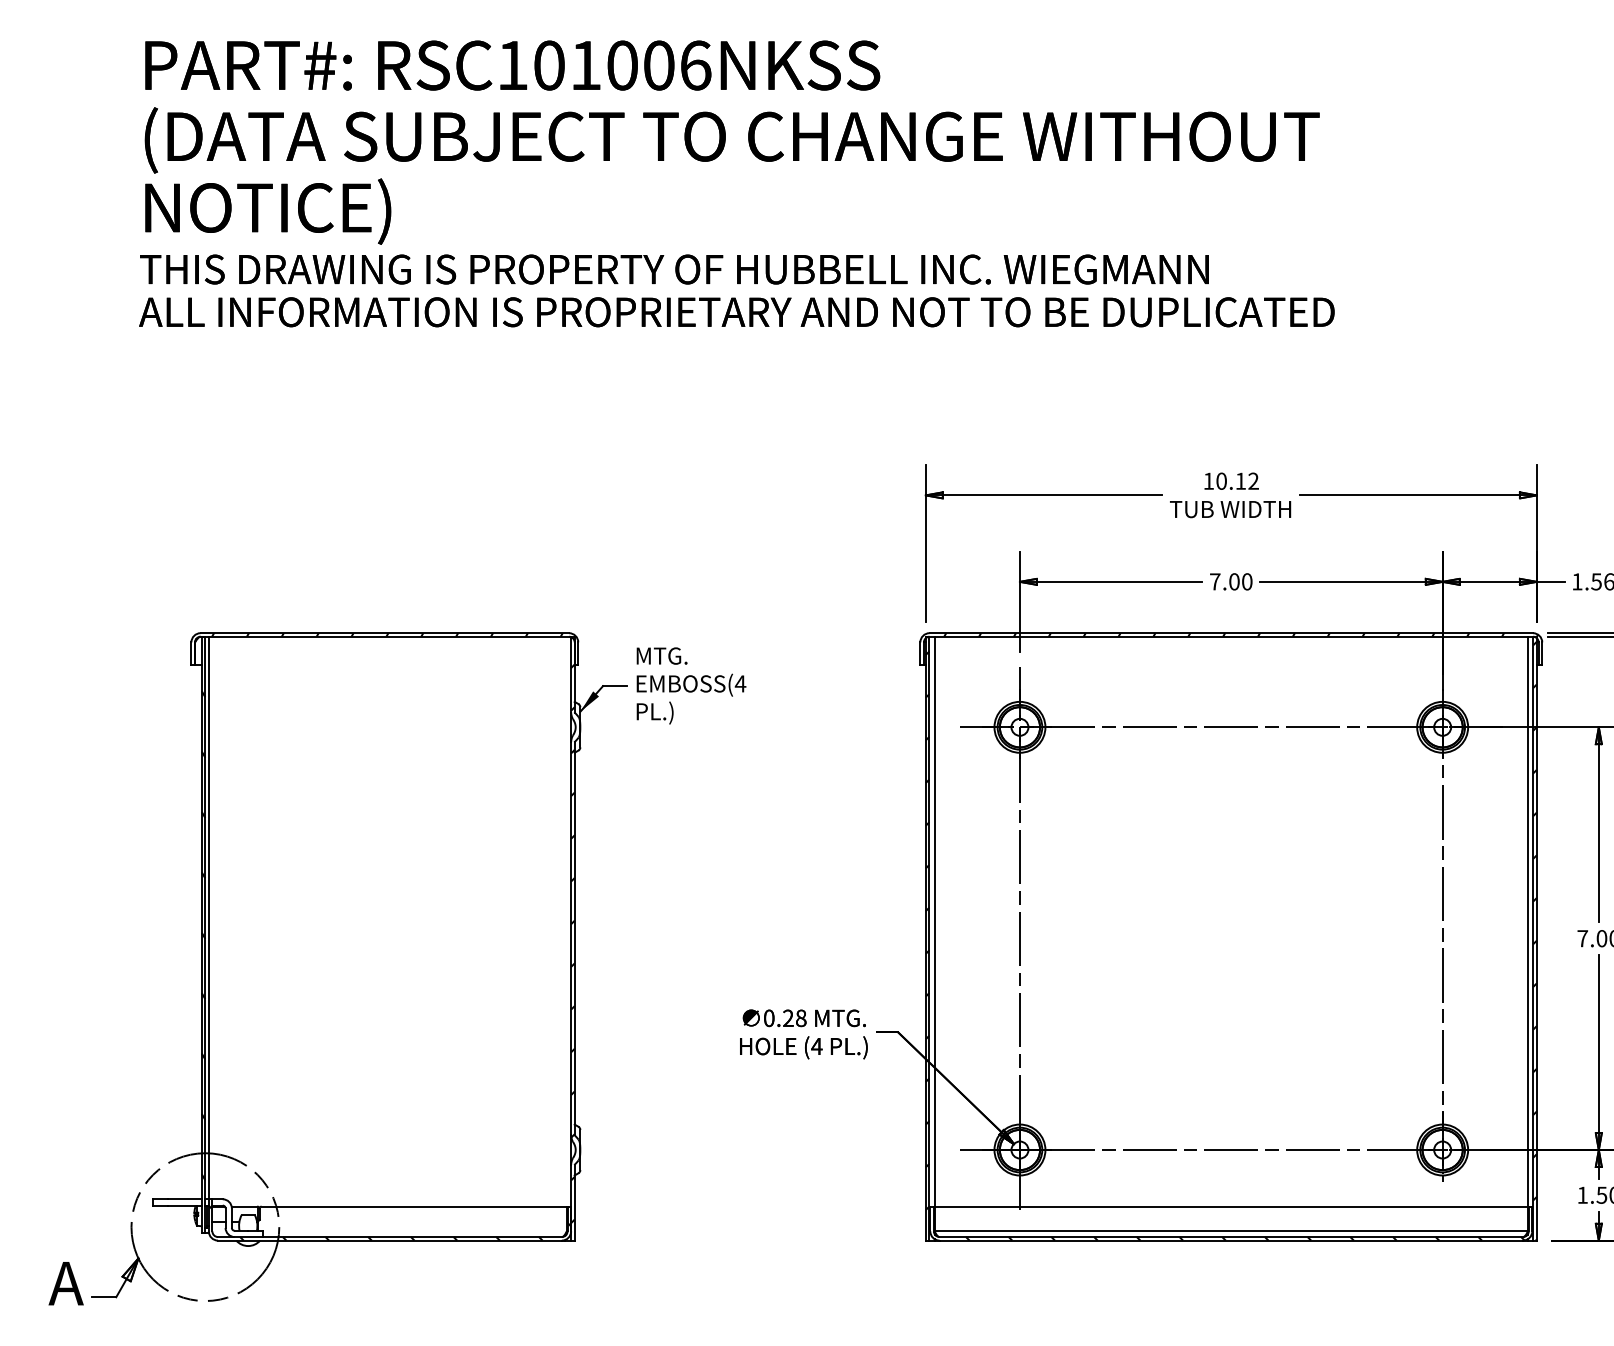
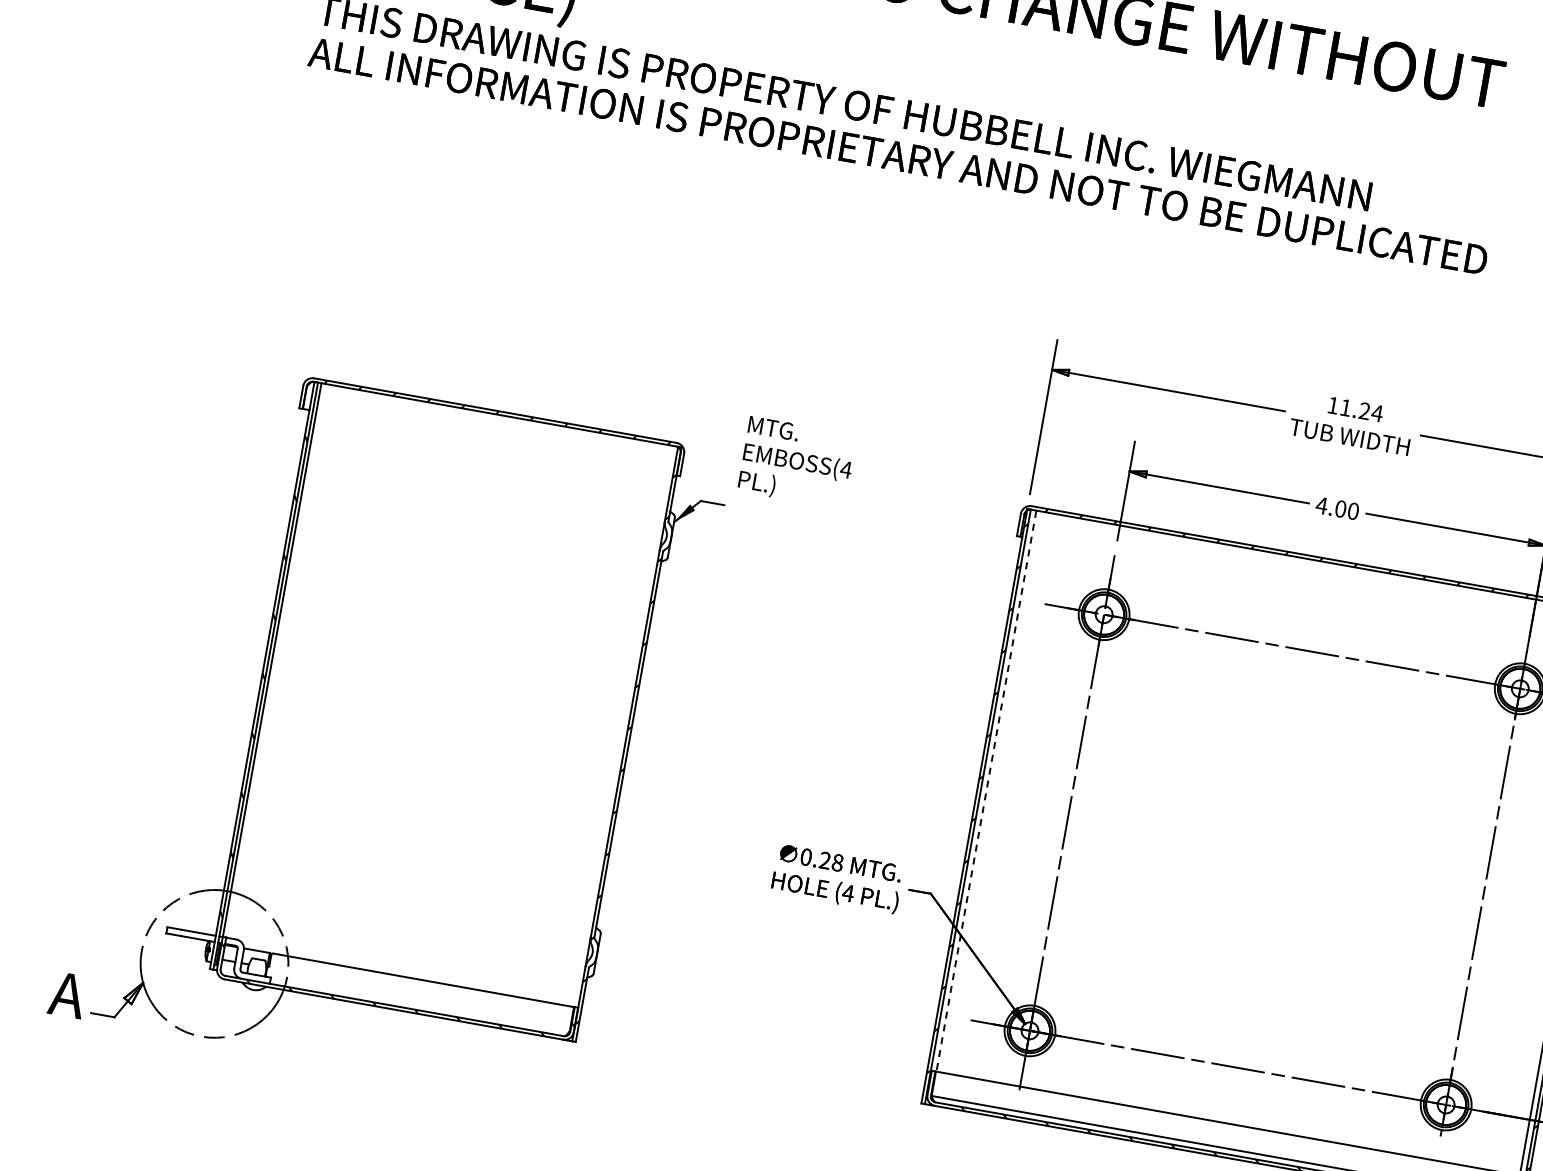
text: (1237, 480) -> (1361, 409), 10.12 -> 11.24
text: (1214, 581) -> (1321, 505), 7.00 -> 4.00
text: (691, 685) -> (797, 462), moved
line: (935, 921) -> (986, 791), solid -> dashed

